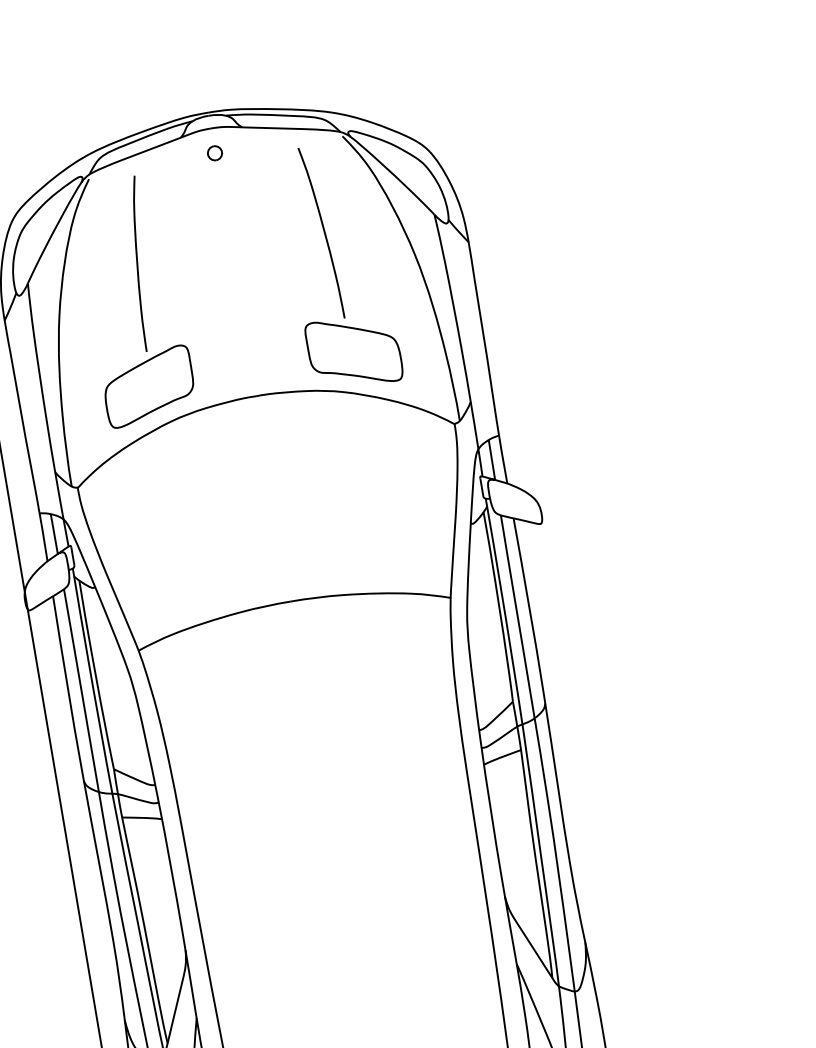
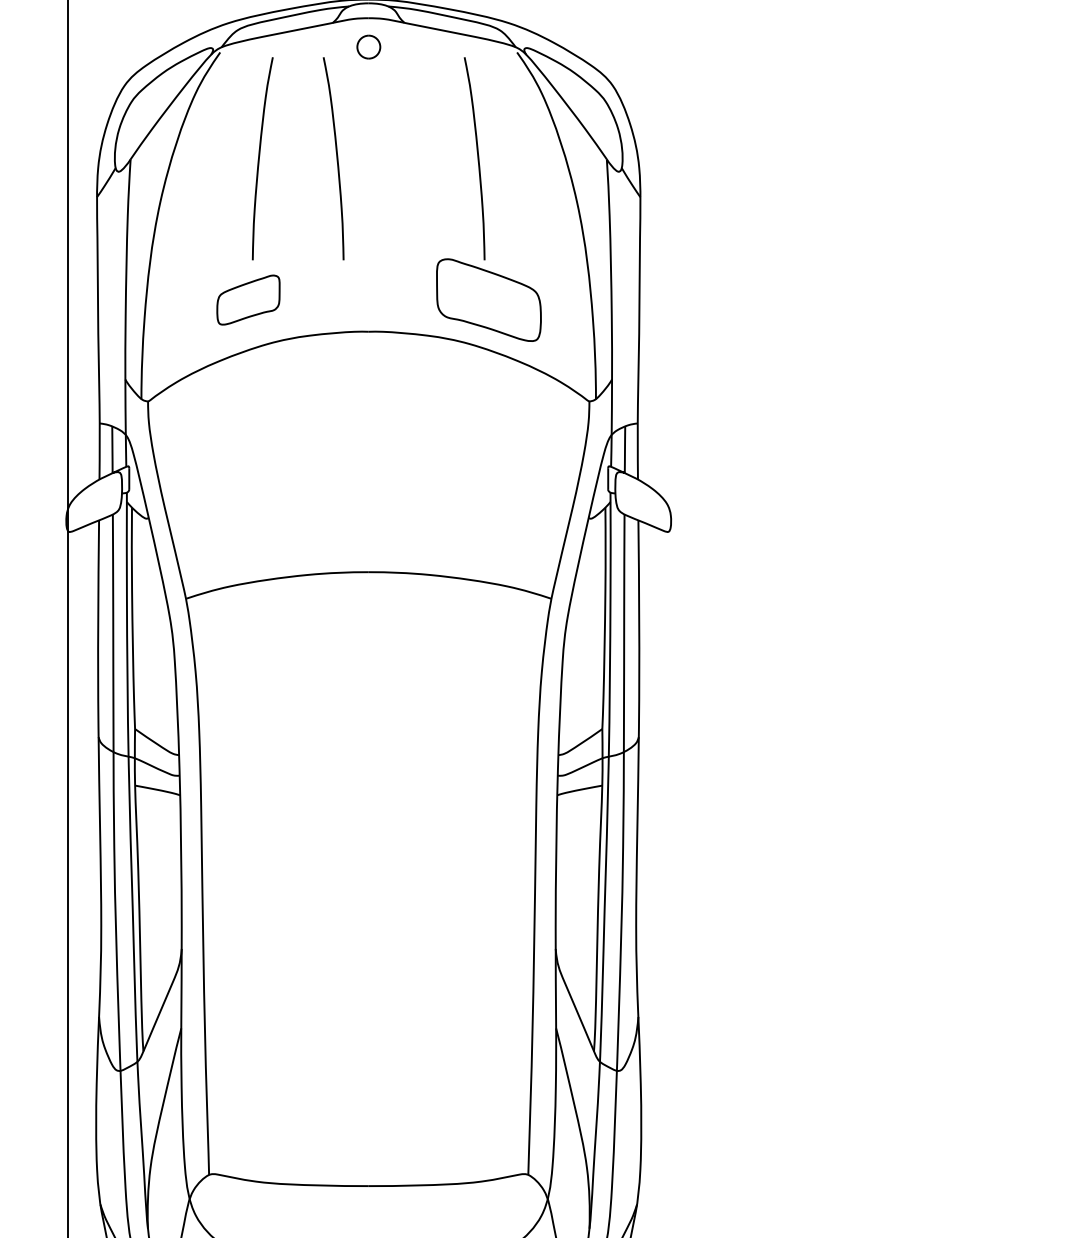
part: (214, 153) -> (368, 47), size x1.4
curve: (203, 252) -> (336, 158), added
part: (148, 386) -> (248, 299), size x0.6

